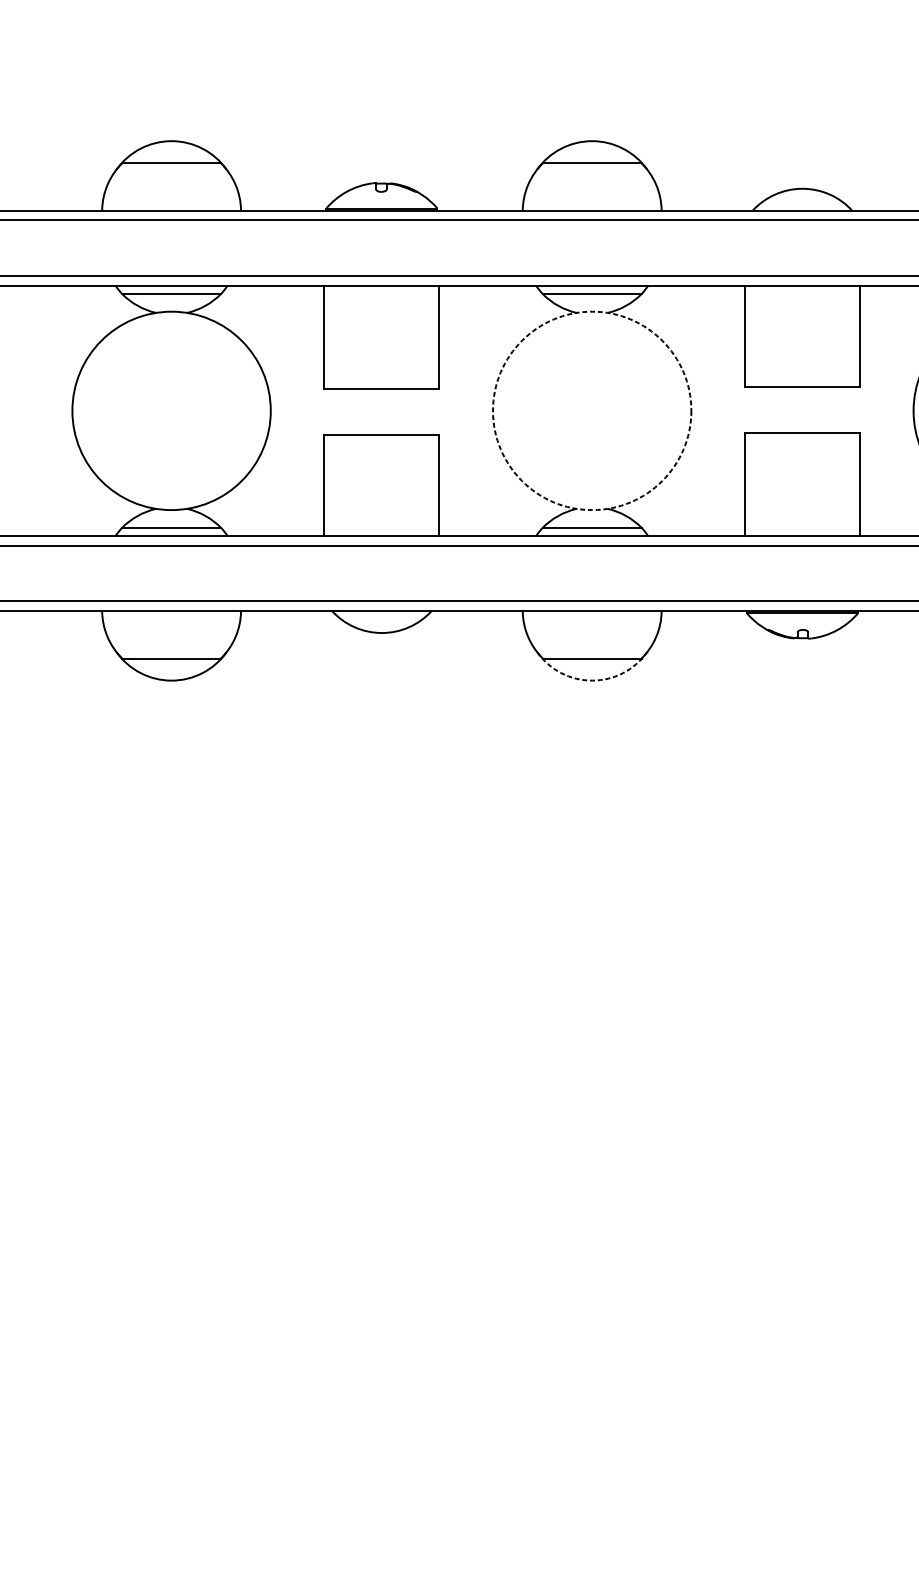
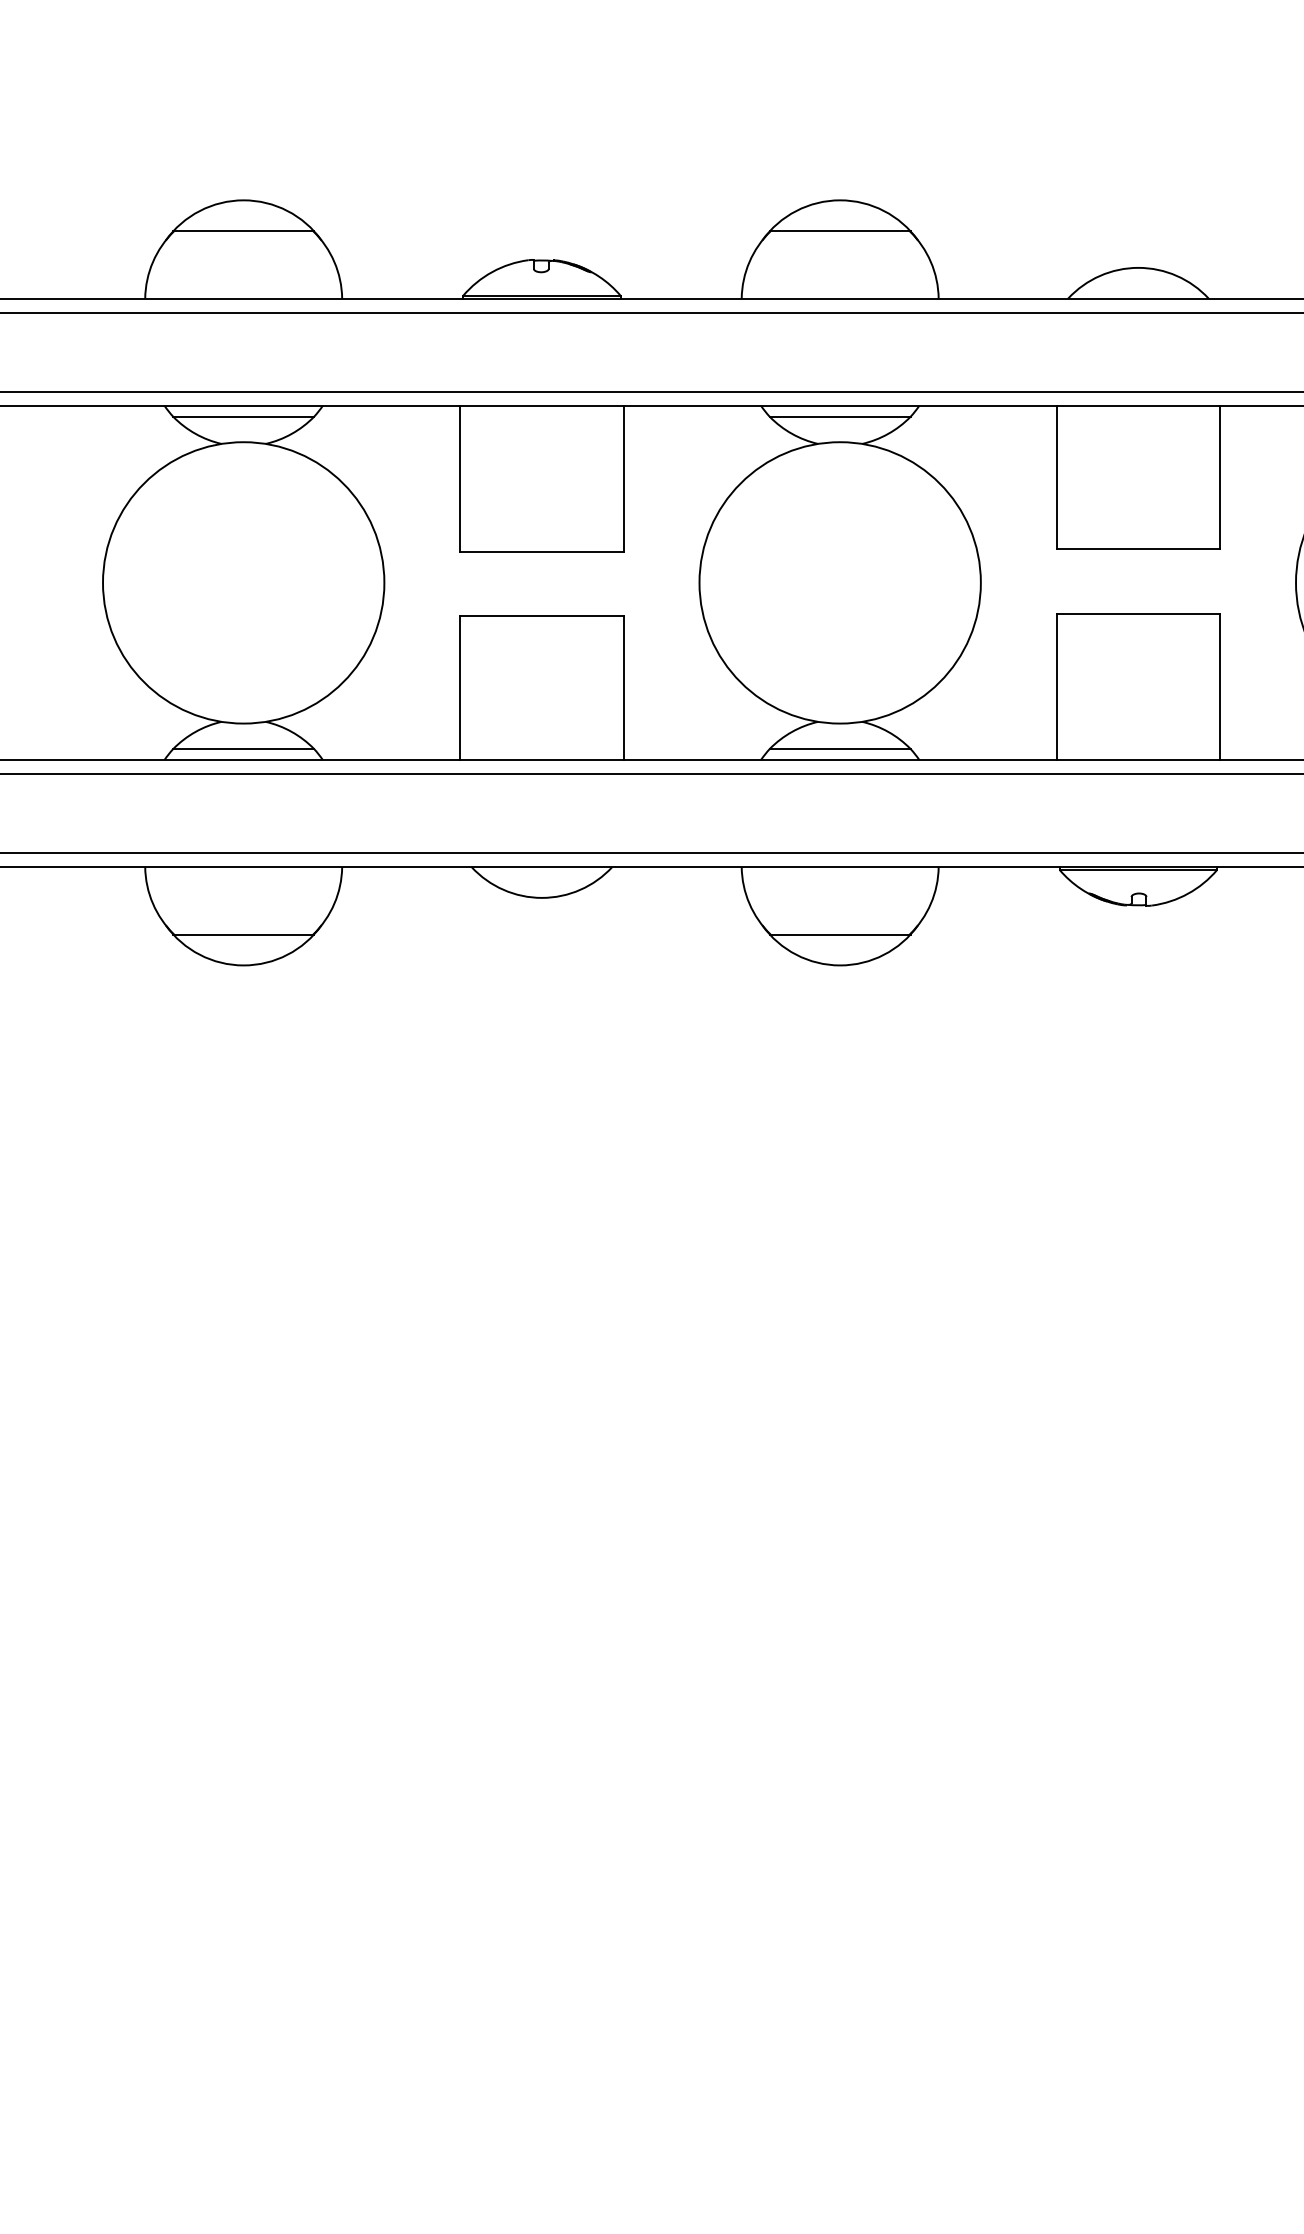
circle: (591, 410) -> (839, 582), dashed -> solid
arc: (592, 680) -> (840, 965), dashed -> solid

